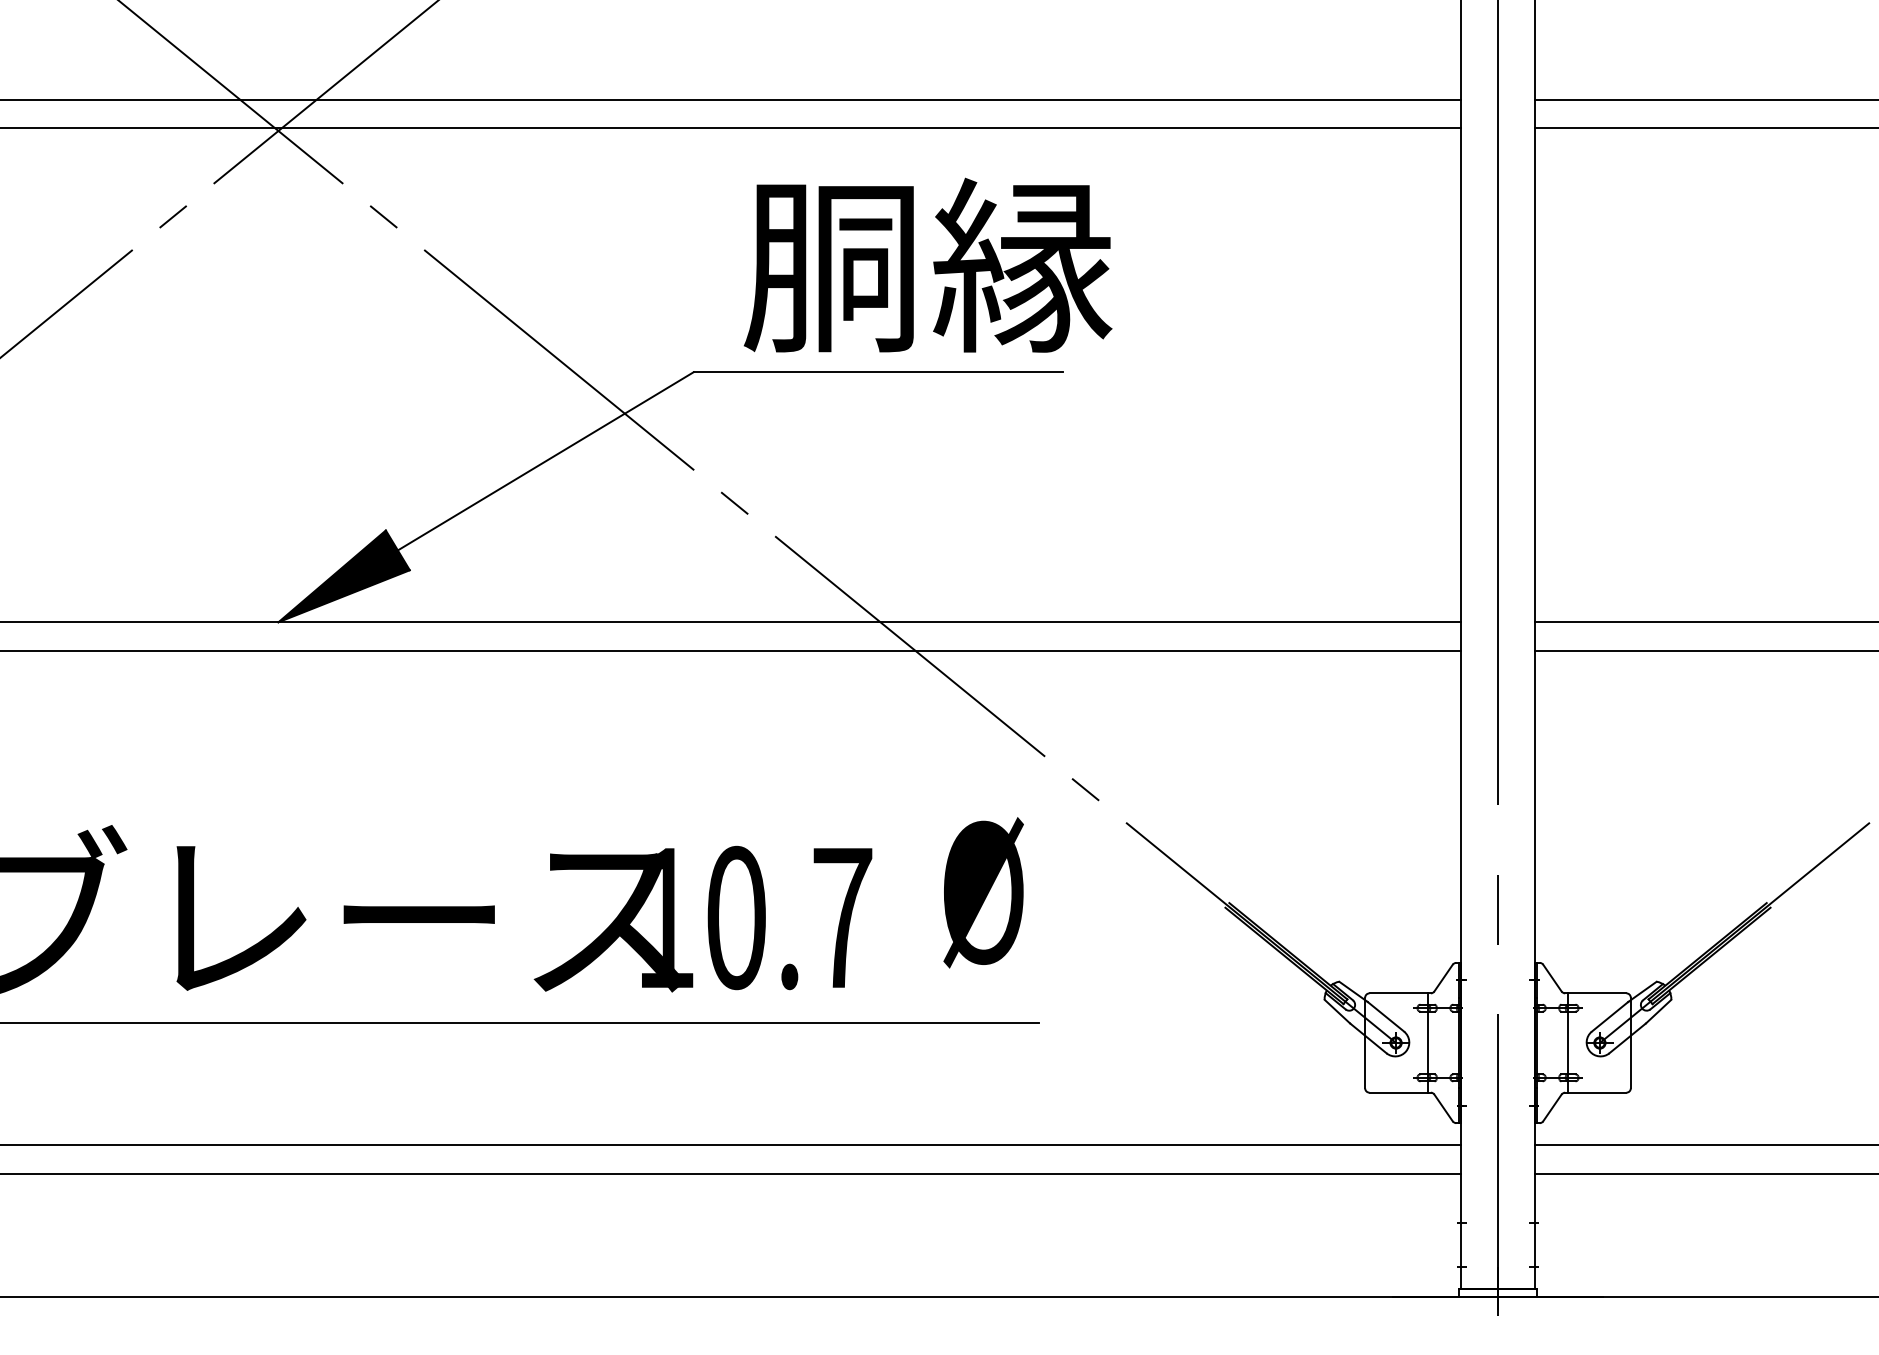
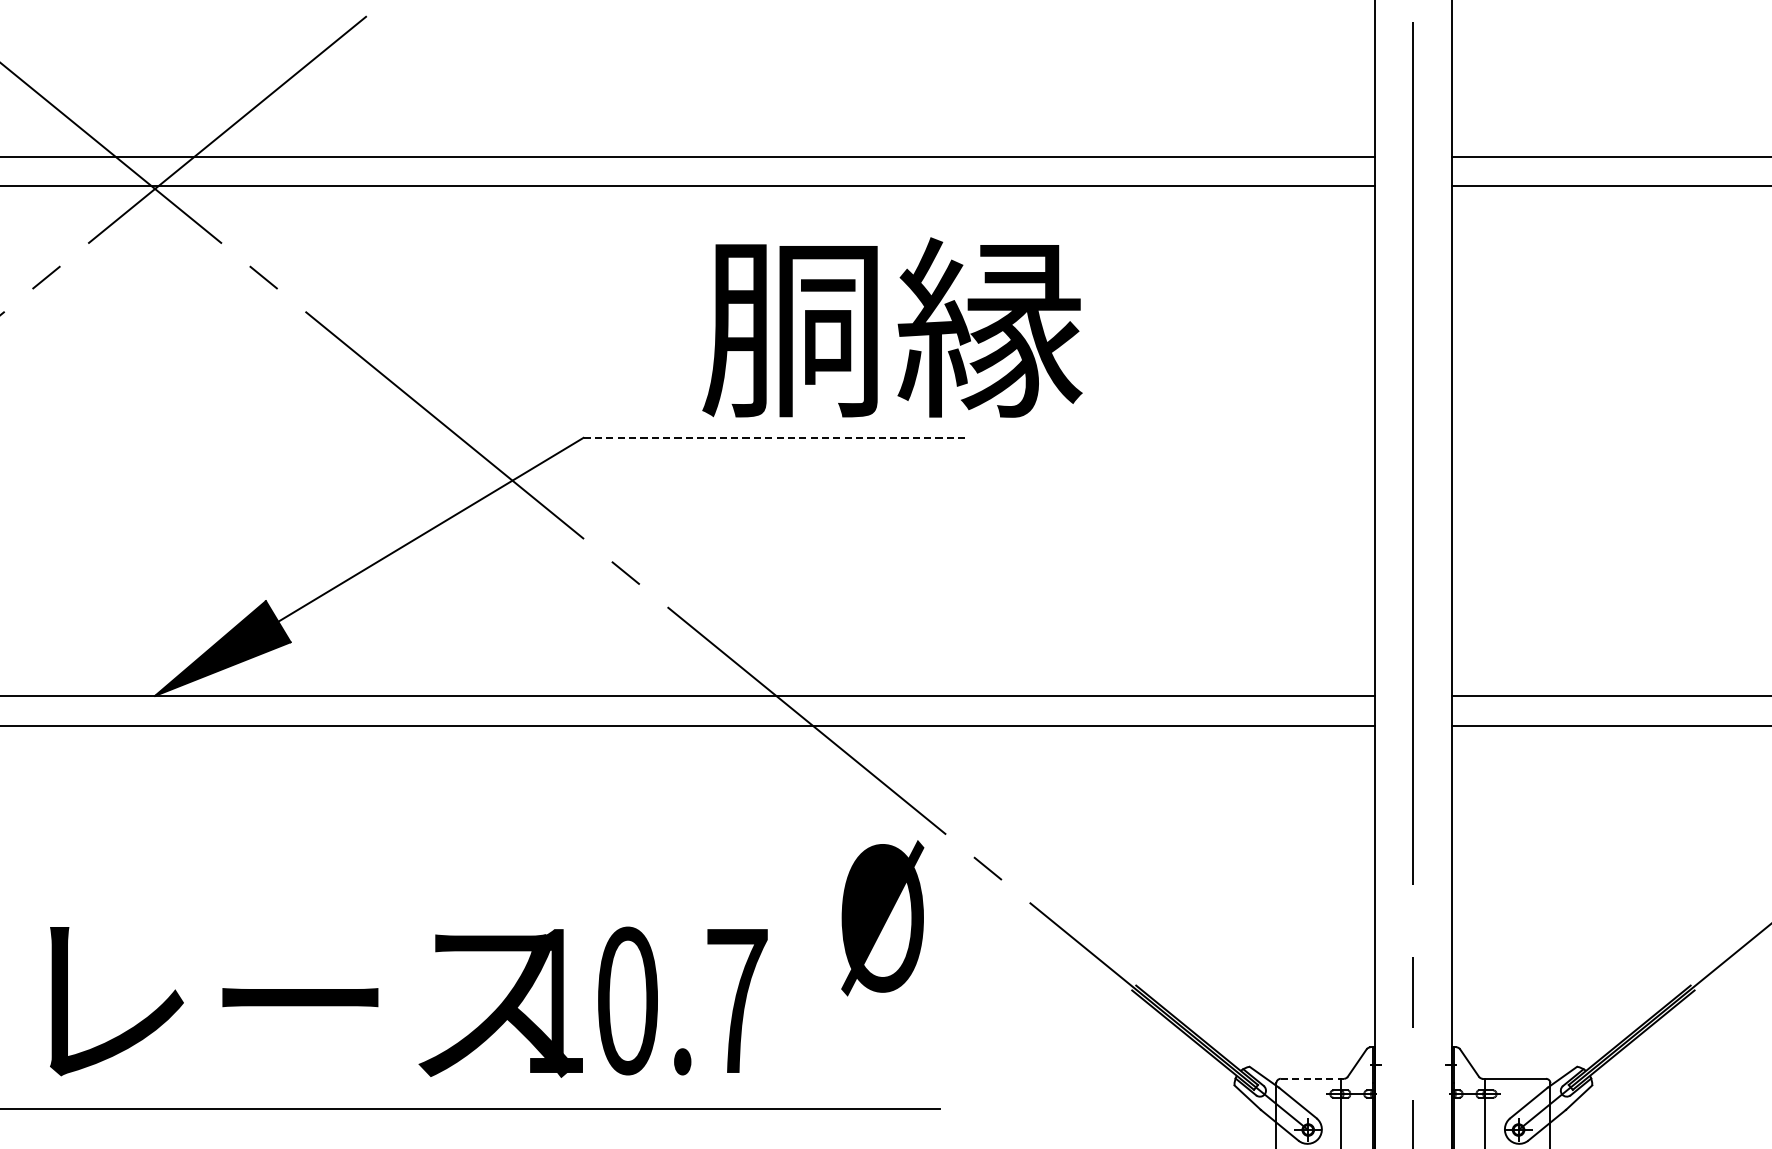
text: (927, 264) -> (891, 326), moved
line: (878, 372) -> (774, 438), solid -> dashed
text: (983, 892) -> (882, 917), moved
line: (1400, 993) -> (1312, 1078), solid -> dashed

